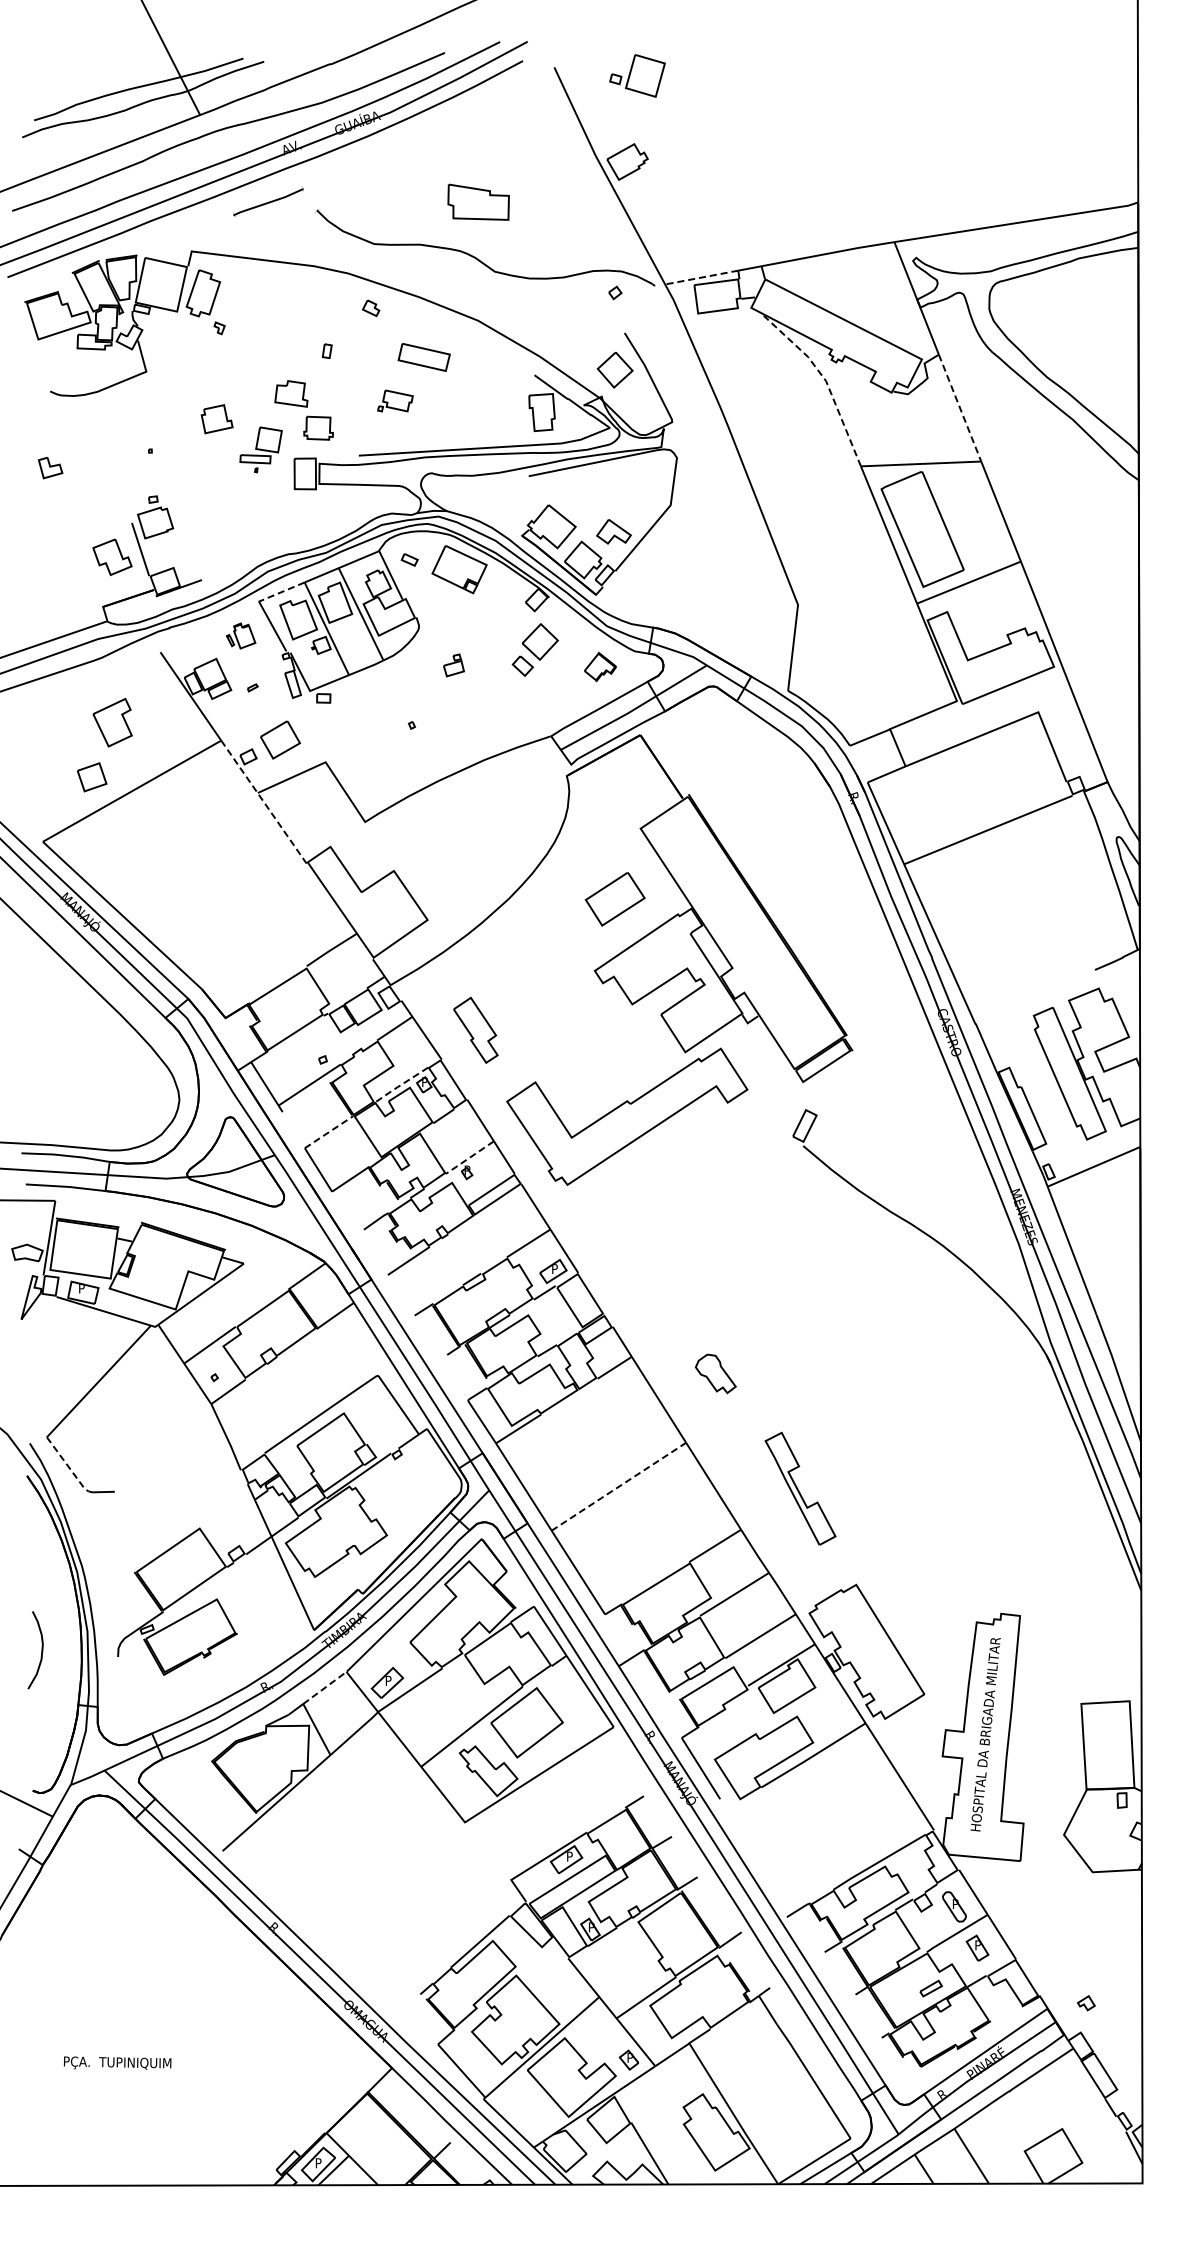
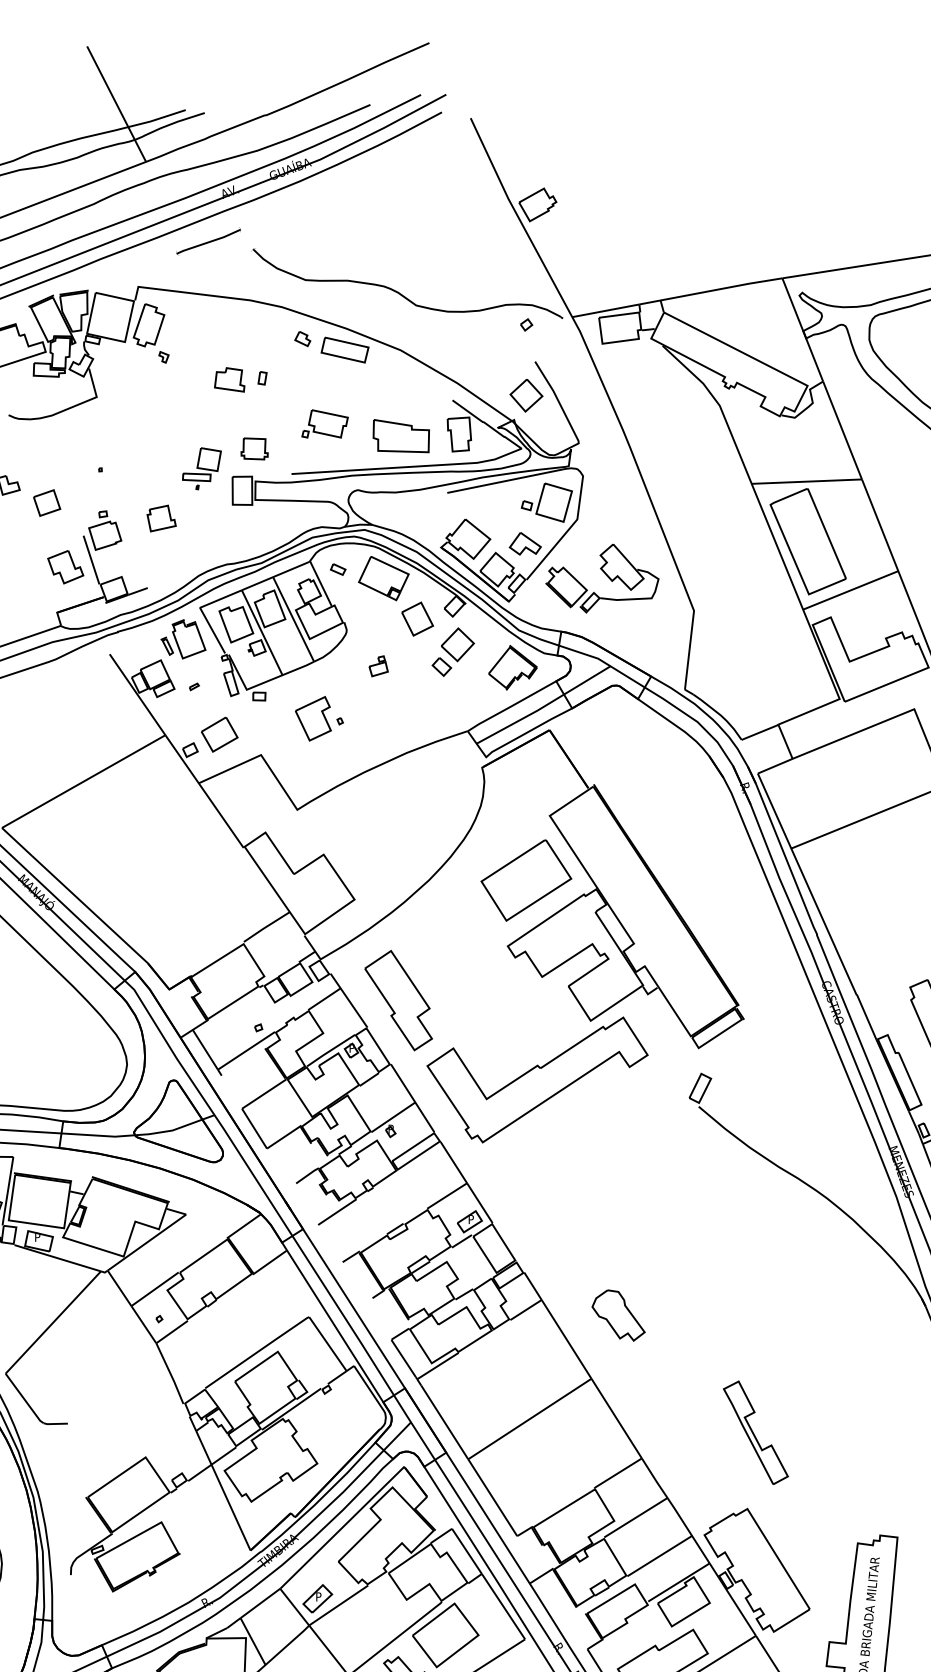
part: (637, 75) -> (546, 502), moved
part: (478, 201) -> (401, 435), moved
line: (701, 277) -> (605, 310), dashed -> solid
part: (423, 357) -> (344, 350), moved
line: (826, 381) -> (720, 406), dashed -> solid
part: (291, 393) -> (229, 379), moved
part: (395, 400) -> (325, 423), size x1.43
line: (960, 408) -> (842, 430), dashed -> solid
part: (216, 419) -> (161, 518), moved
part: (697, 569) -> (601, 578), added
line: (281, 592) -> (220, 599), dashed -> solid
part: (496, 613) -> (417, 618), added
part: (240, 635) -> (183, 638), size x1.67
part: (600, 666) -> (513, 667), size x1.67
part: (112, 722) -> (313, 718), moved
part: (92, 777) -> (47, 503), moved
line: (263, 802) -> (204, 791), dashed -> solid
part: (615, 899) -> (526, 880), size x1.67
part: (475, 1030) -> (398, 1000), size x1.67
line: (400, 1085) -> (329, 1051), dashed -> solid
line: (328, 1132) -> (263, 1094), dashed -> solid
line: (469, 1157) -> (392, 1117), dashed -> solid
part: (715, 1373) -> (618, 1315), size x1.43
line: (67, 1465) -> (24, 1399), dashed -> solid
line: (619, 1486) -> (530, 1418), dashed -> solid
part: (800, 1488) -> (755, 1432), moved
line: (325, 1687) -> (260, 1603), dashed -> solid

